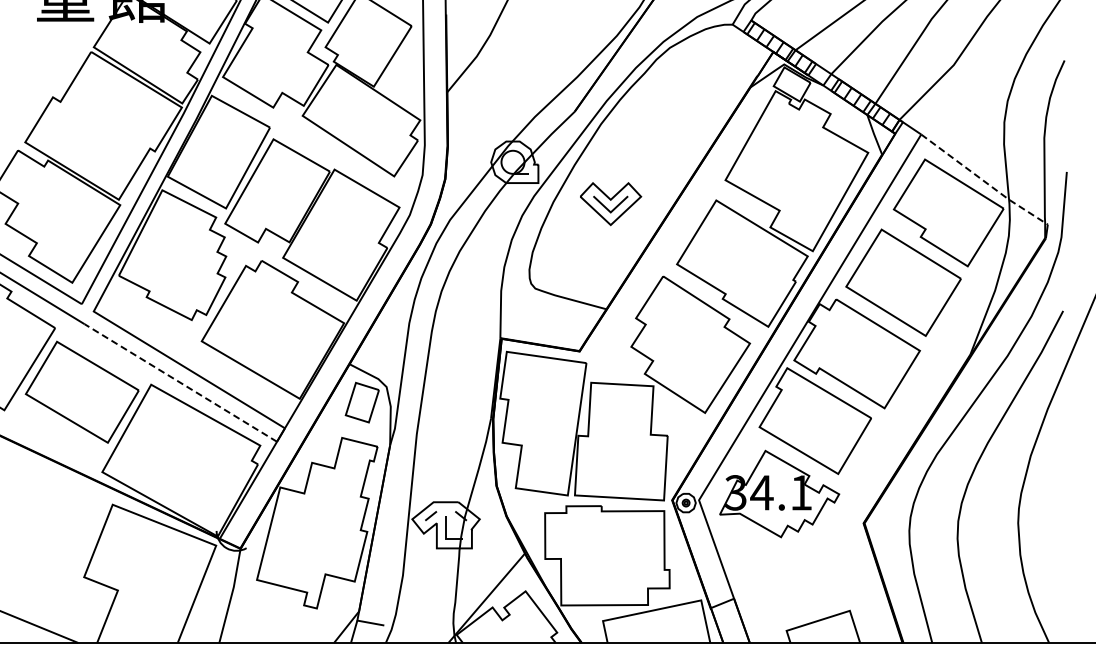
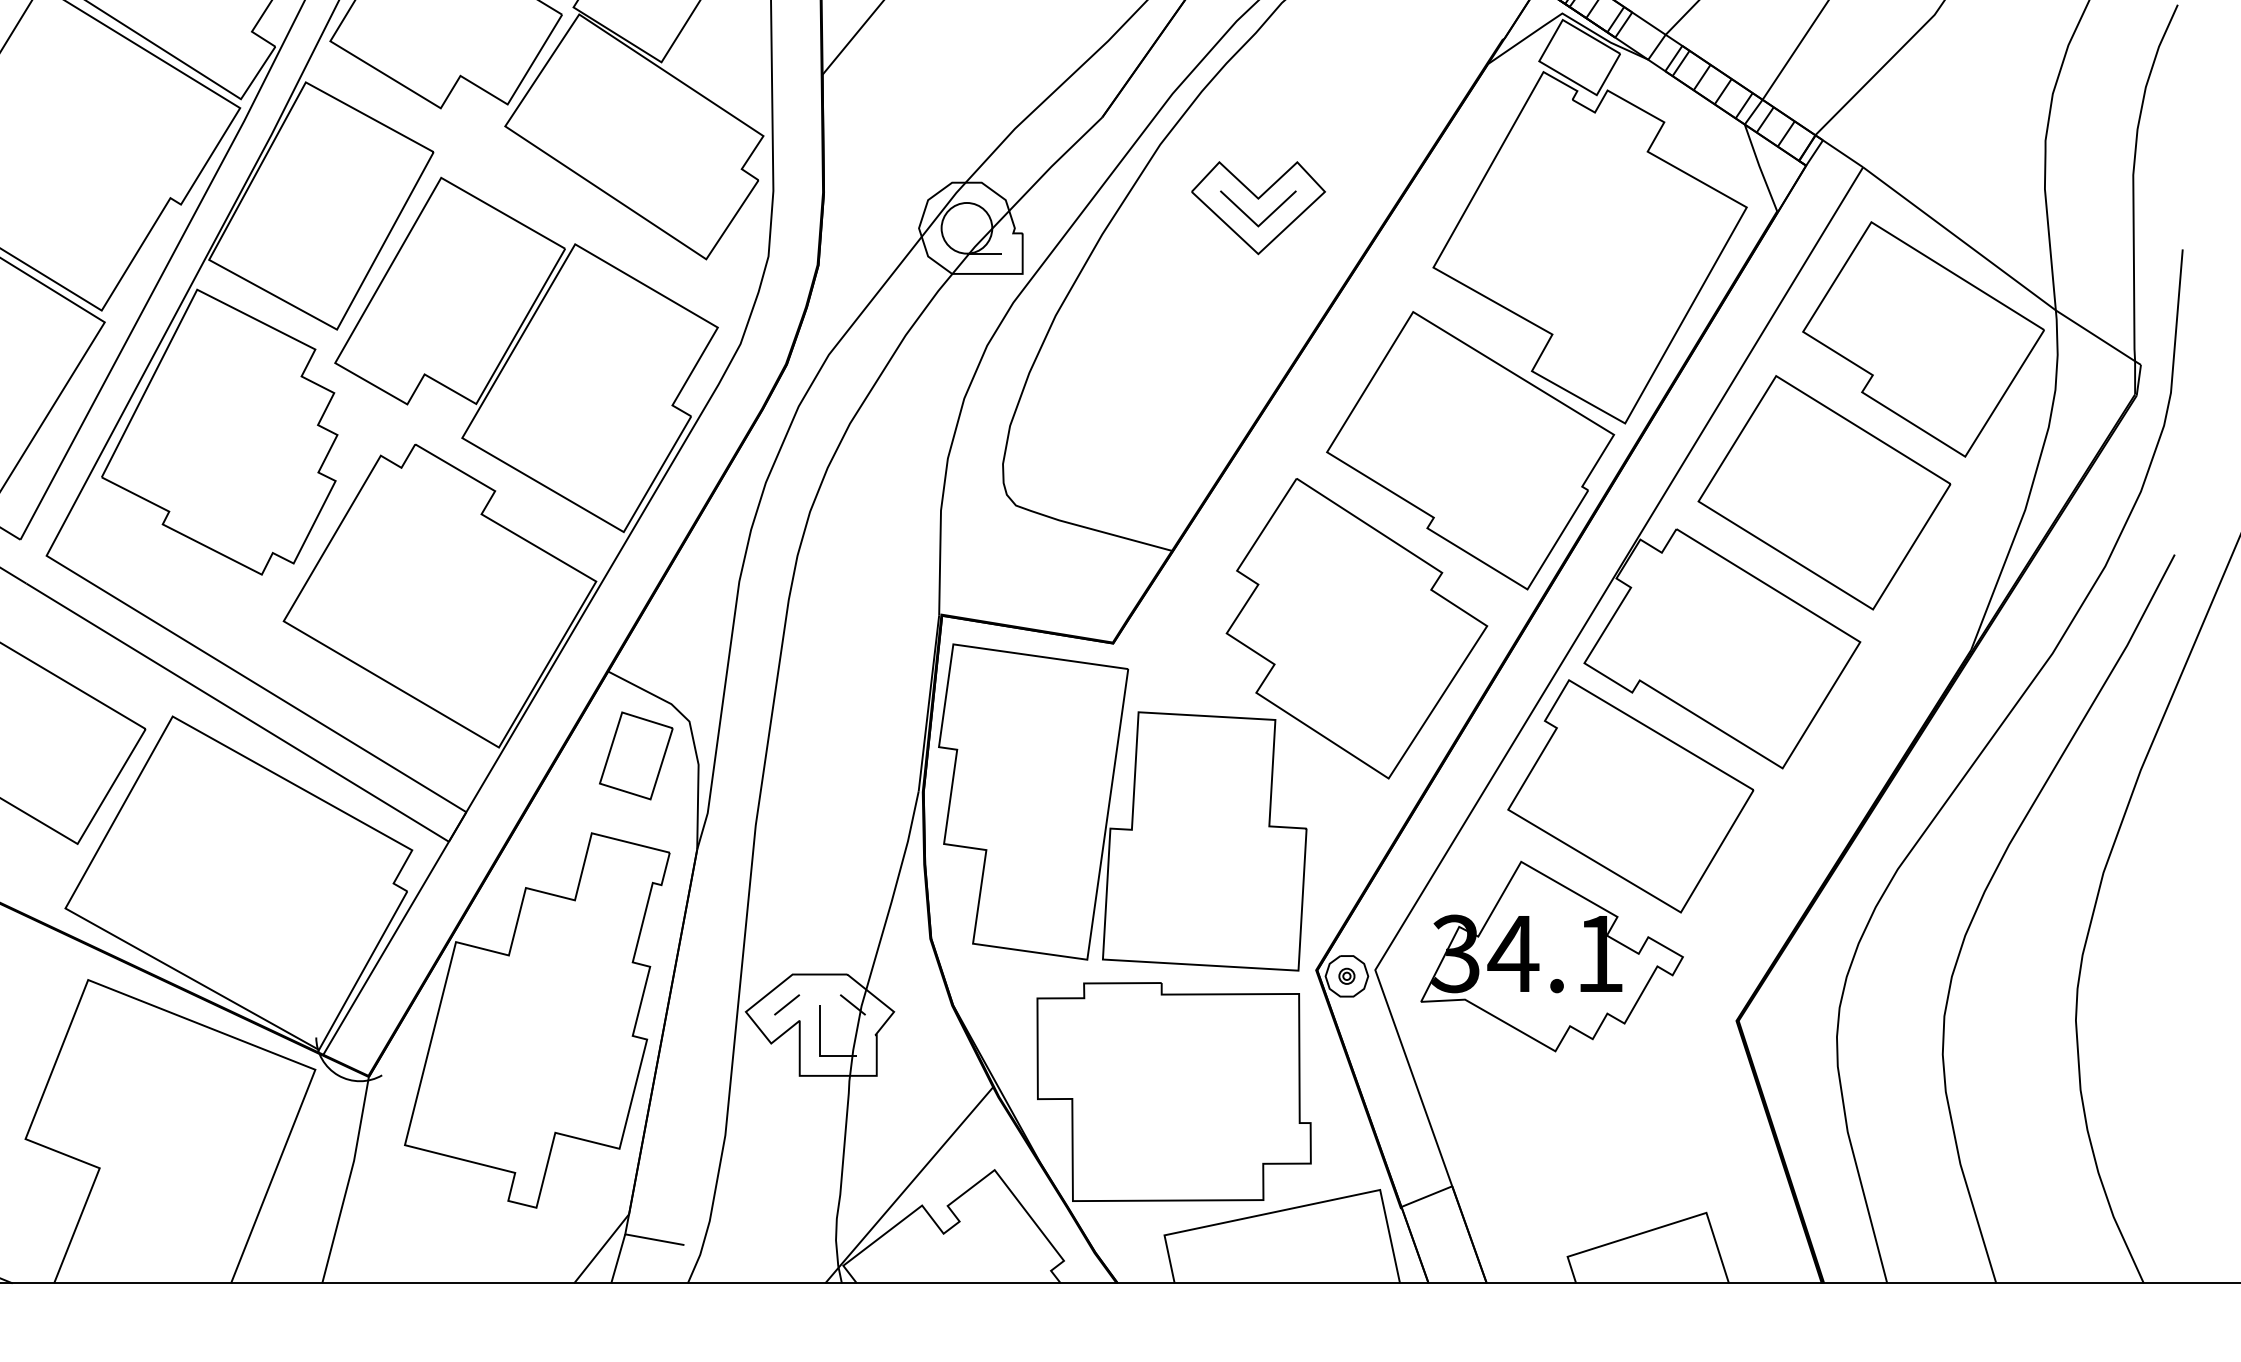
line: (985, 181) -> (2004, 270), dashed -> solid
part: (611, 204) -> (1259, 208), moved
line: (180, 382) -> (236, 711), dashed -> solid

